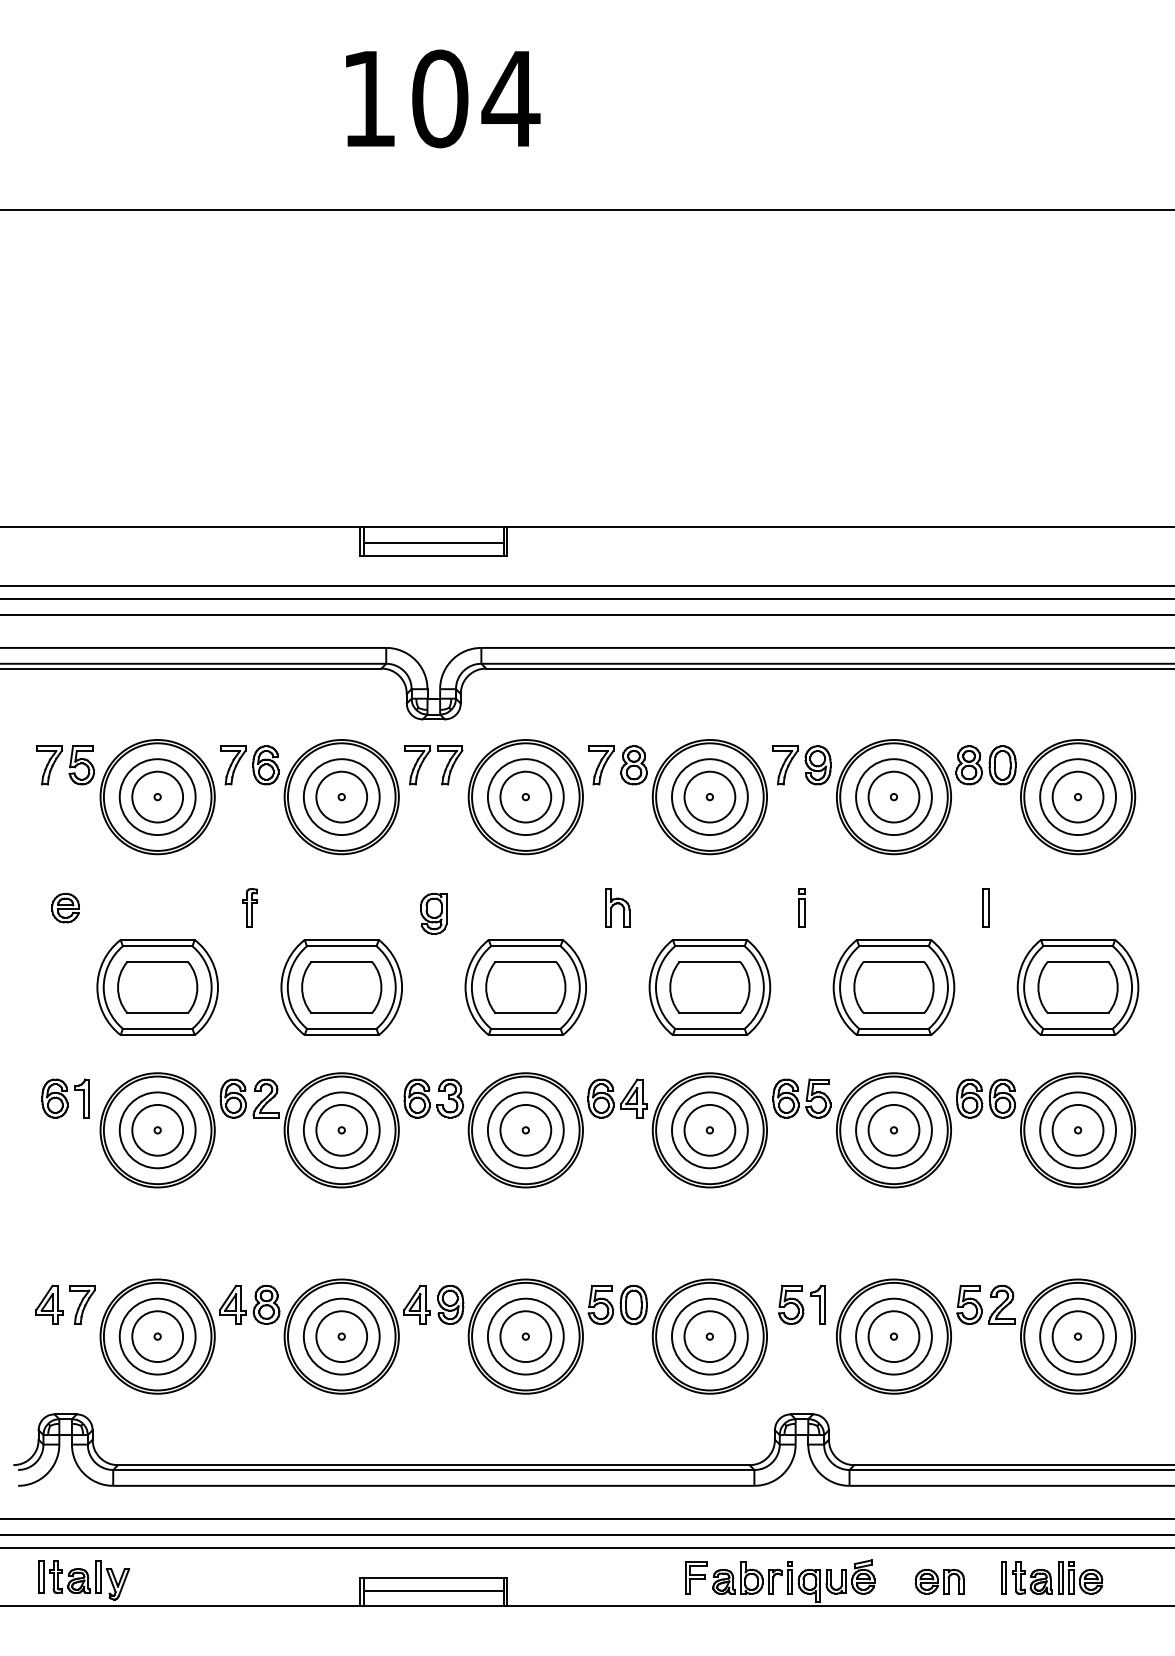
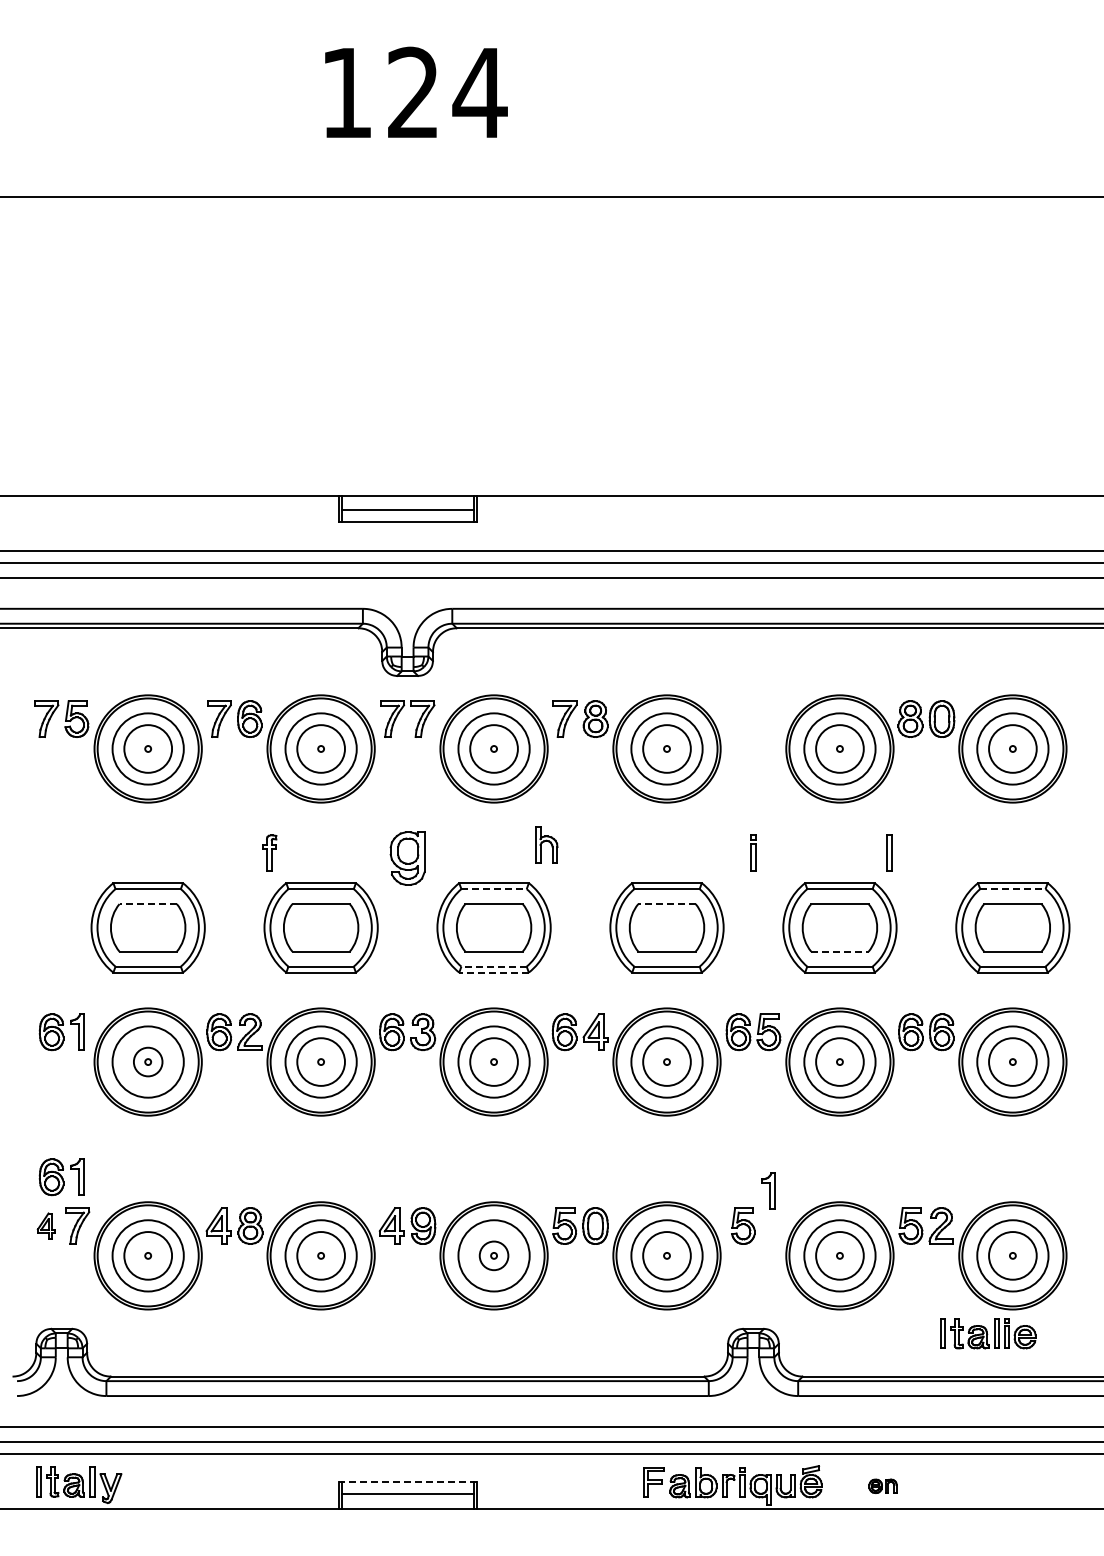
text: (440, 98) -> (413, 92), 104 -> 124
part: (801, 764) -> (753, 718), removed
part: (249, 907) -> (269, 852), moved
part: (617, 907) -> (546, 844), moved
part: (986, 907) -> (889, 852), moved
part: (65, 908) -> (61, 853), removed
part: (433, 913) -> (407, 858), size x1.4
line: (526, 946) -> (494, 889), solid -> dashed
line: (1077, 946) -> (1012, 889), solid -> dashed
line: (158, 962) -> (148, 904), solid -> dashed
line: (710, 962) -> (667, 904), solid -> dashed
line: (893, 1012) -> (839, 951), solid -> dashed
line: (526, 1028) -> (494, 966), solid -> dashed
line: (526, 1035) -> (494, 972), solid -> dashed
circle: (158, 1129) -> (148, 1061), size x0.6
part: (65, 1253) -> (61, 1177), added
part: (49, 1304) -> (46, 1225), size x0.7
part: (817, 1304) -> (768, 1190), moved
circle: (525, 1336) -> (493, 1255), size x0.6
line: (433, 1577) -> (407, 1482), solid -> dashed
part: (1052, 1577) -> (988, 1333), moved
part: (939, 1582) -> (882, 1486), size x0.6

